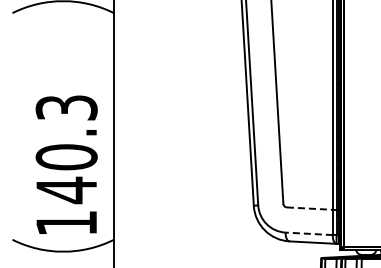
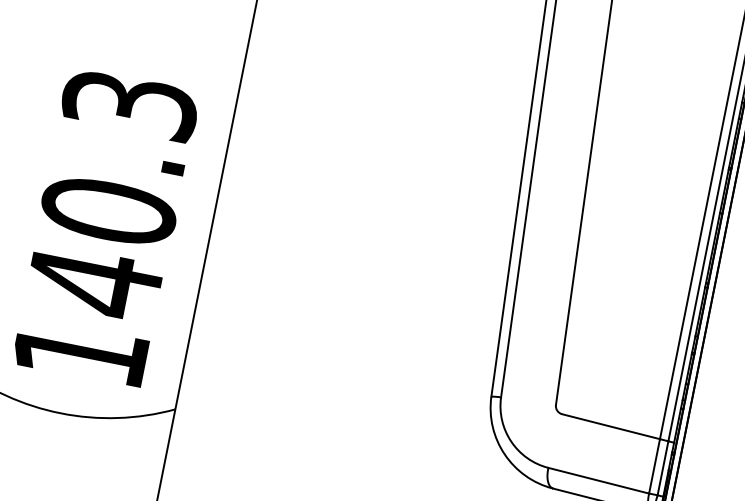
line: (309, 208) -> (610, 426), dashed -> solid
line: (309, 233) -> (599, 480), dashed -> solid

